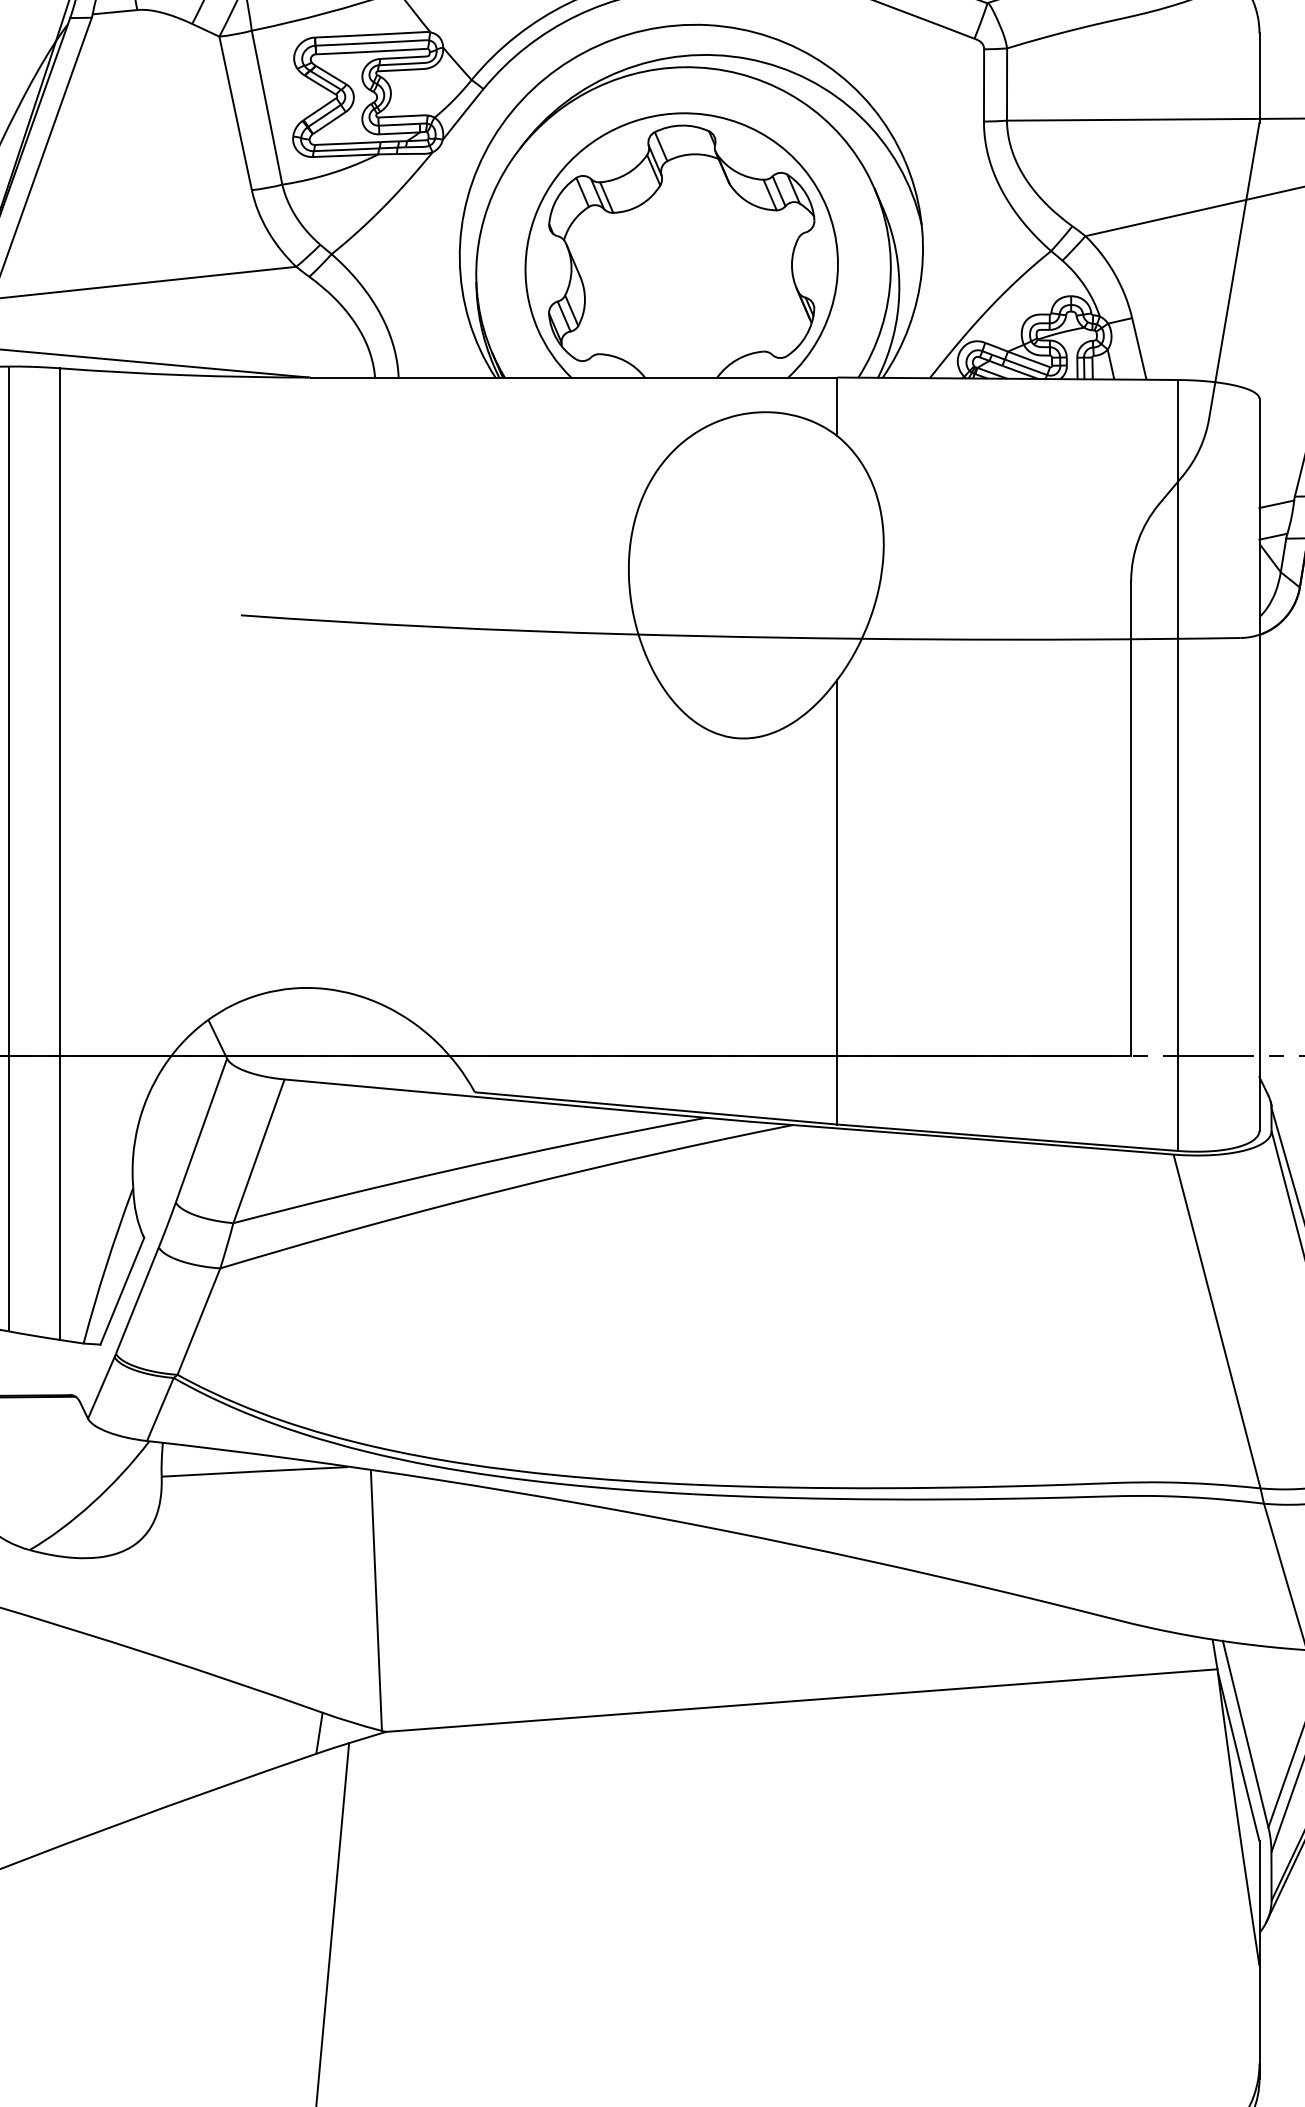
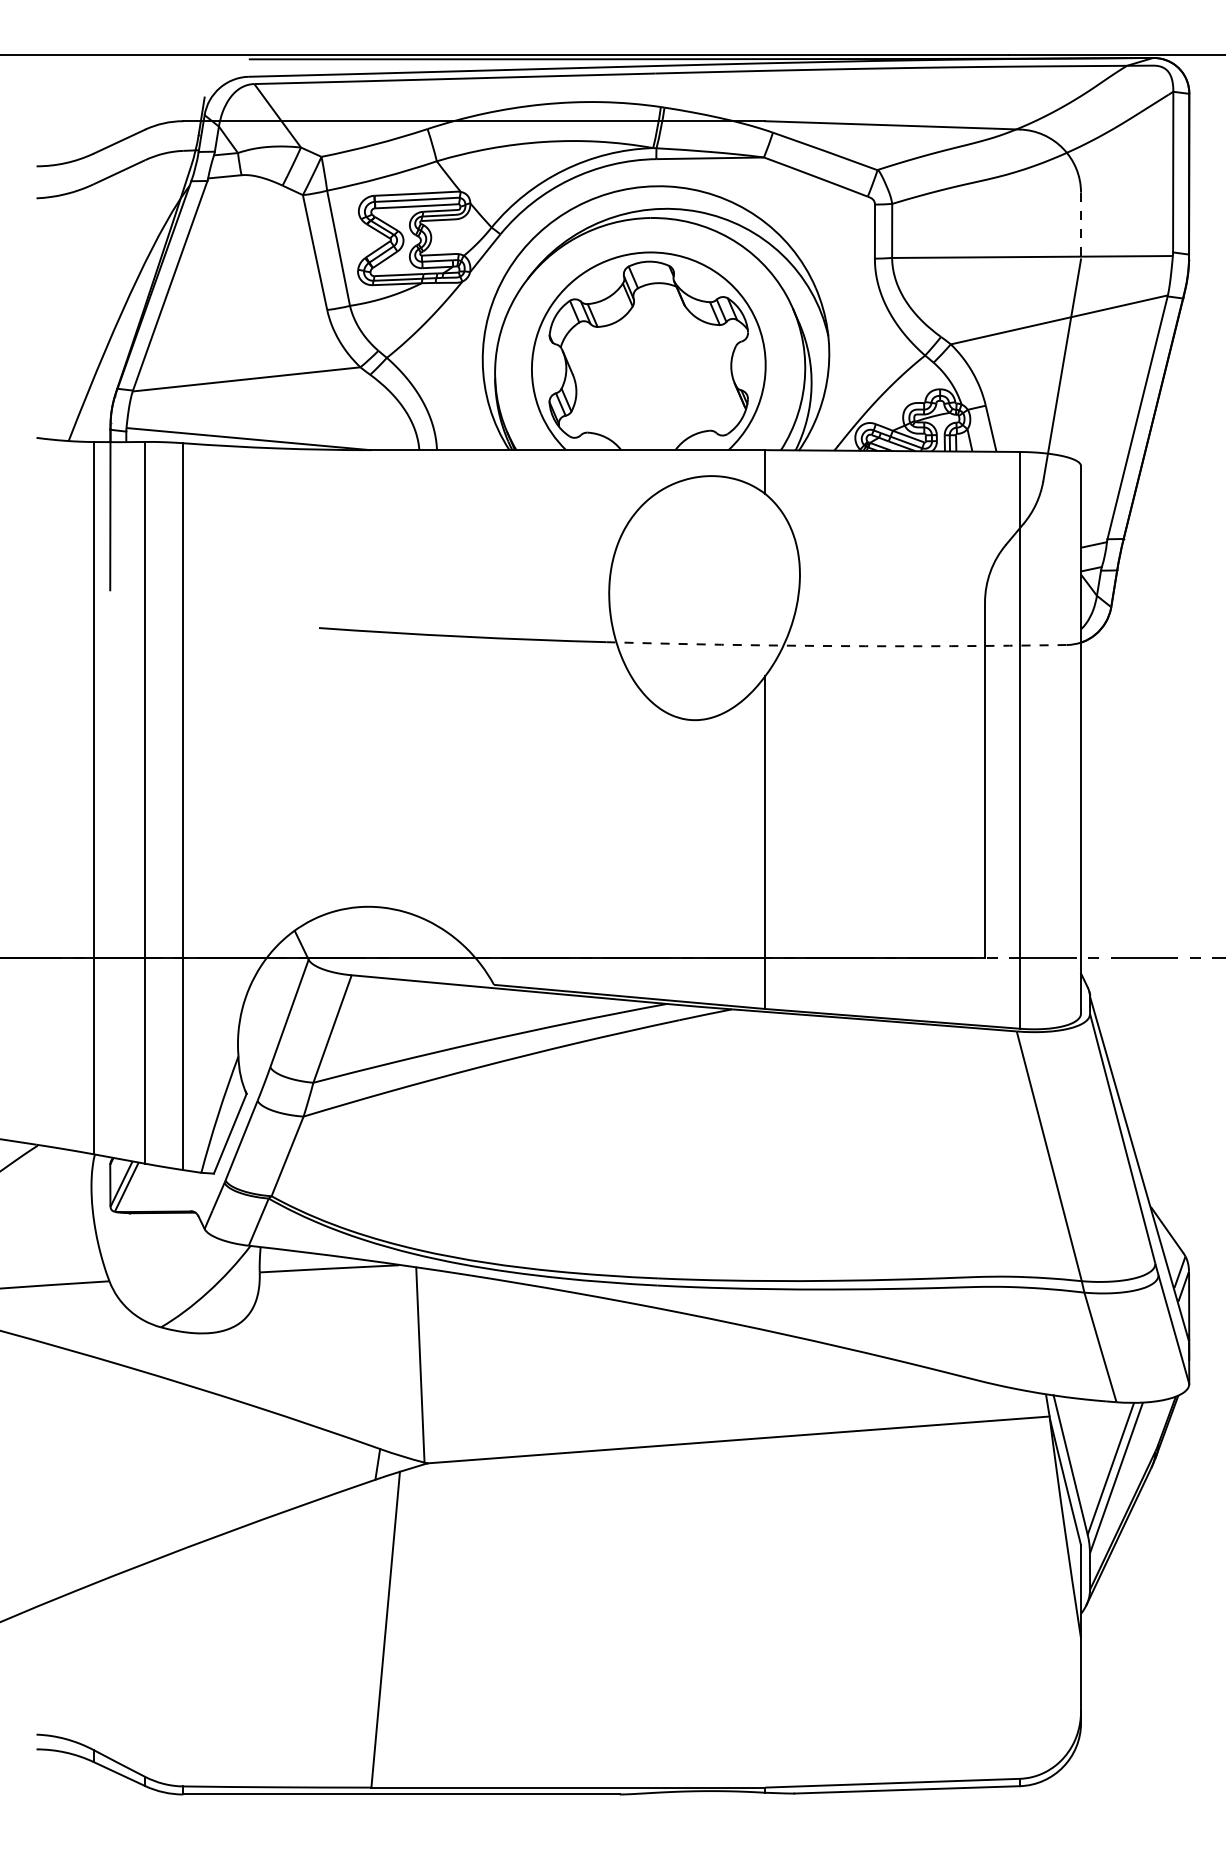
line: (1260, 78) -> (1081, 226), solid -> dashed
arc: (932, 640) -> (836, 646), solid -> dashed

